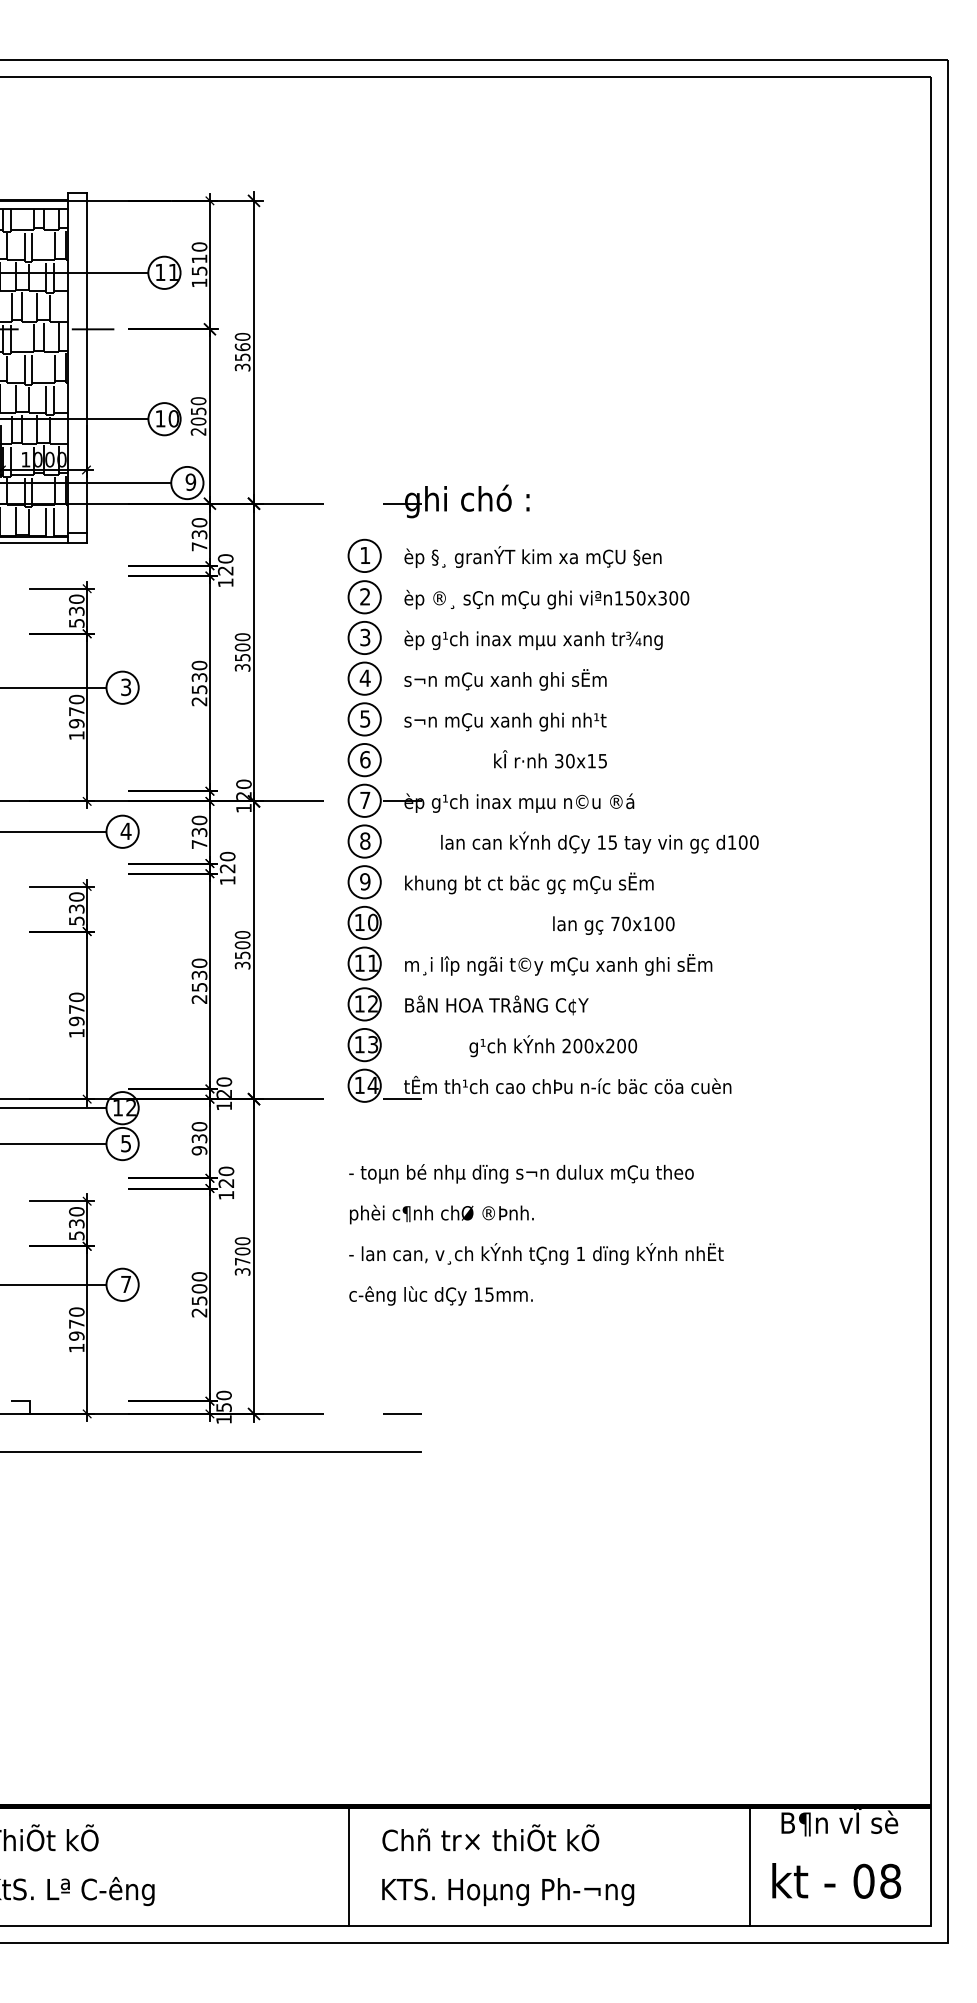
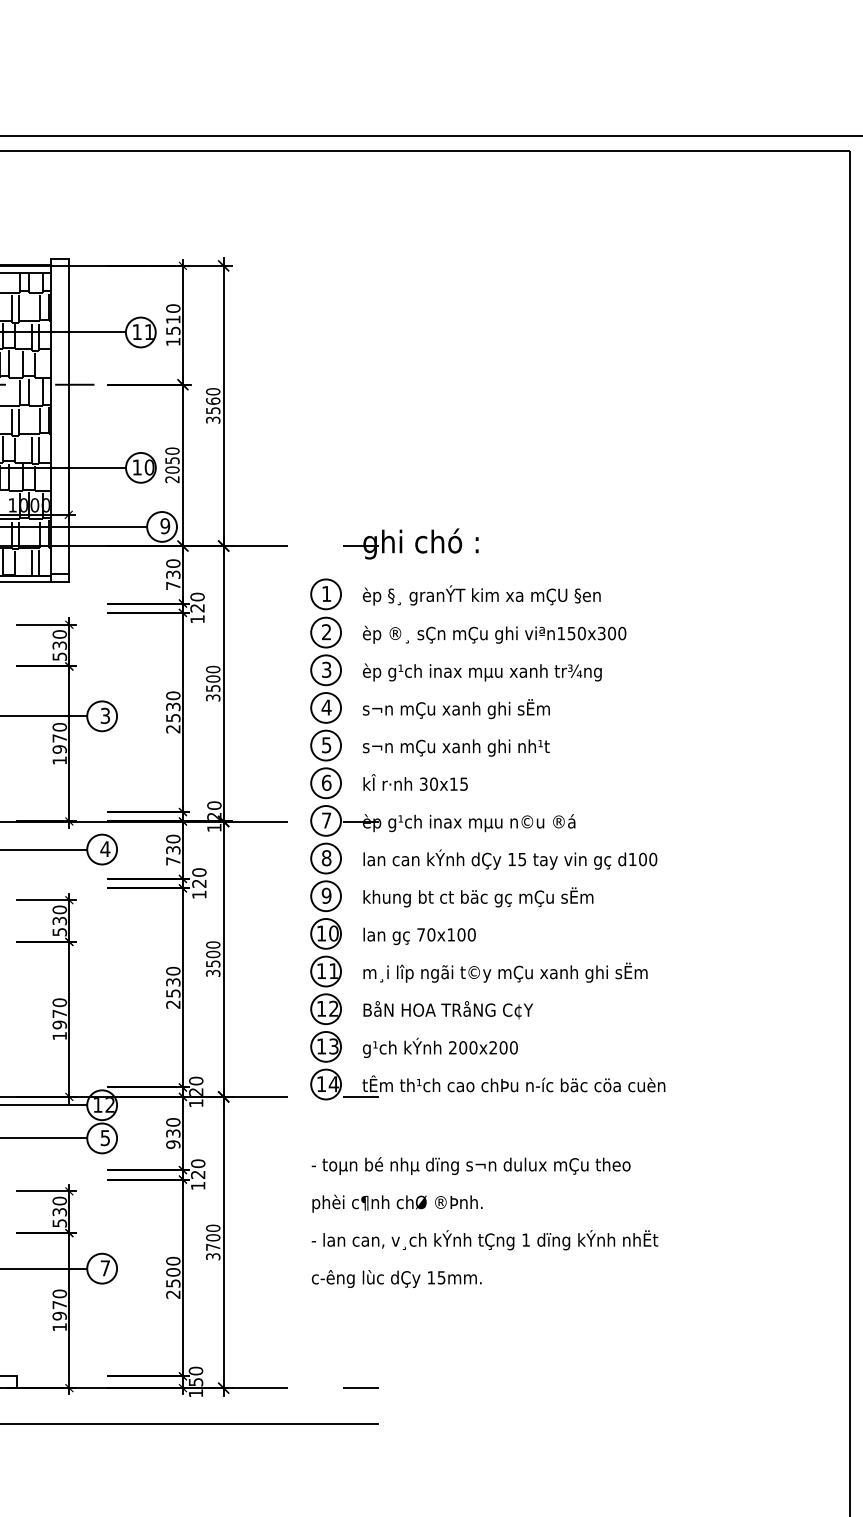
text: (550, 759) -> (415, 782), moved
text: (599, 842) -> (510, 859), moved
text: (613, 925) -> (419, 936), moved
text: (552, 1046) -> (439, 1048), moved

